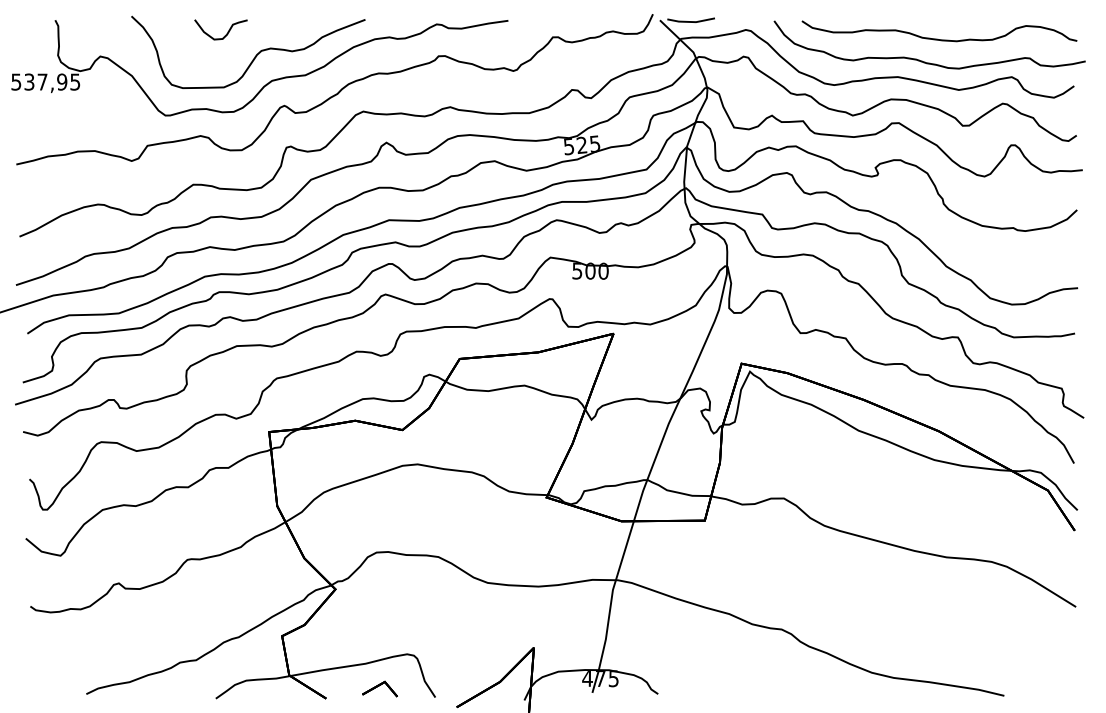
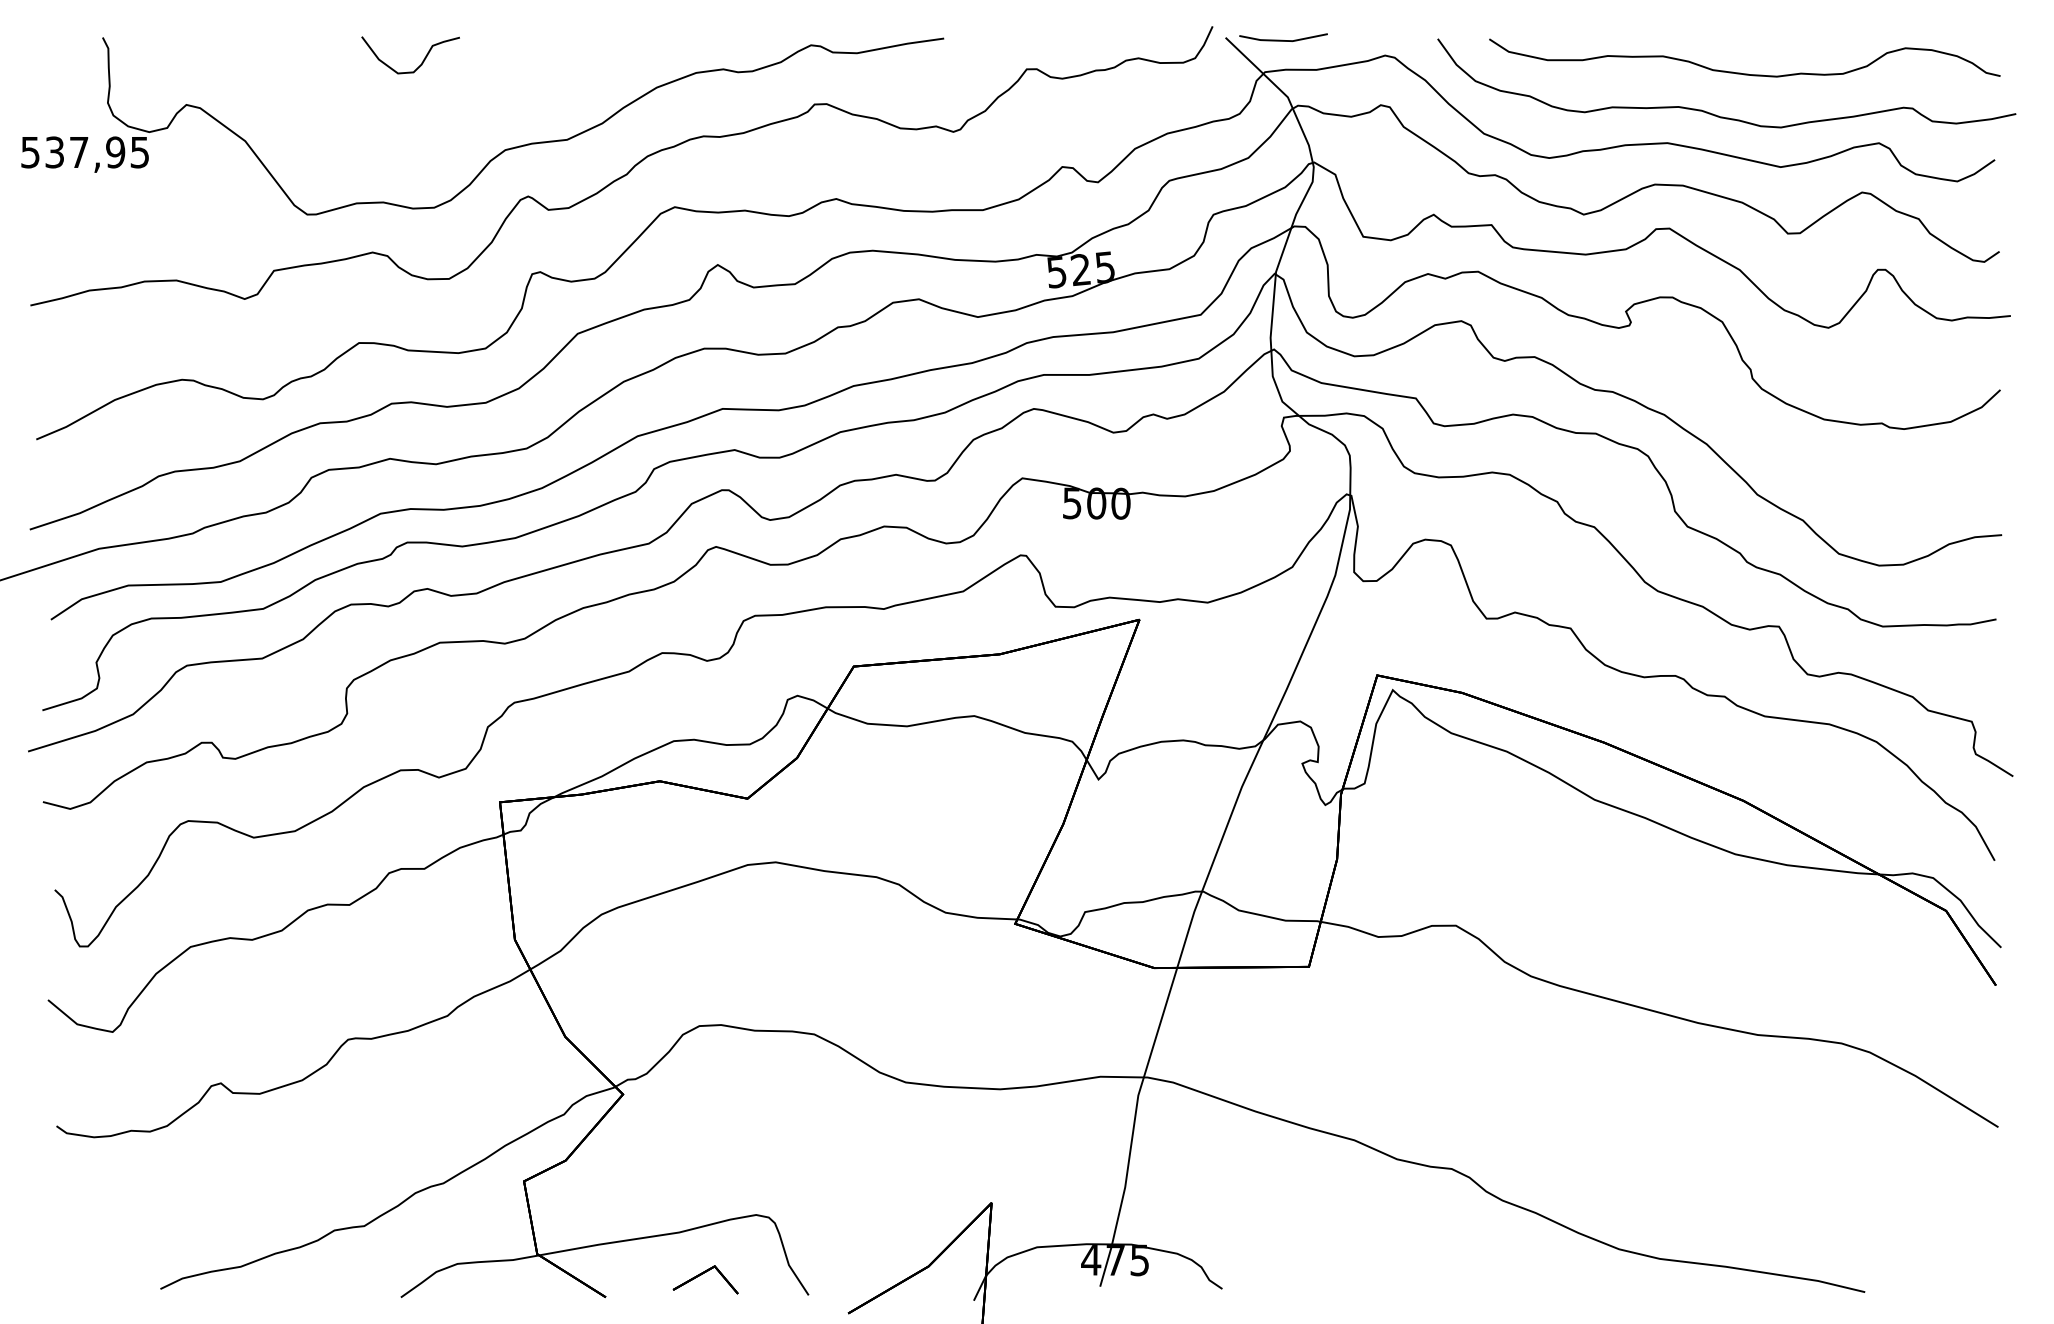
part: (254, 56) -> (472, 104), removed

